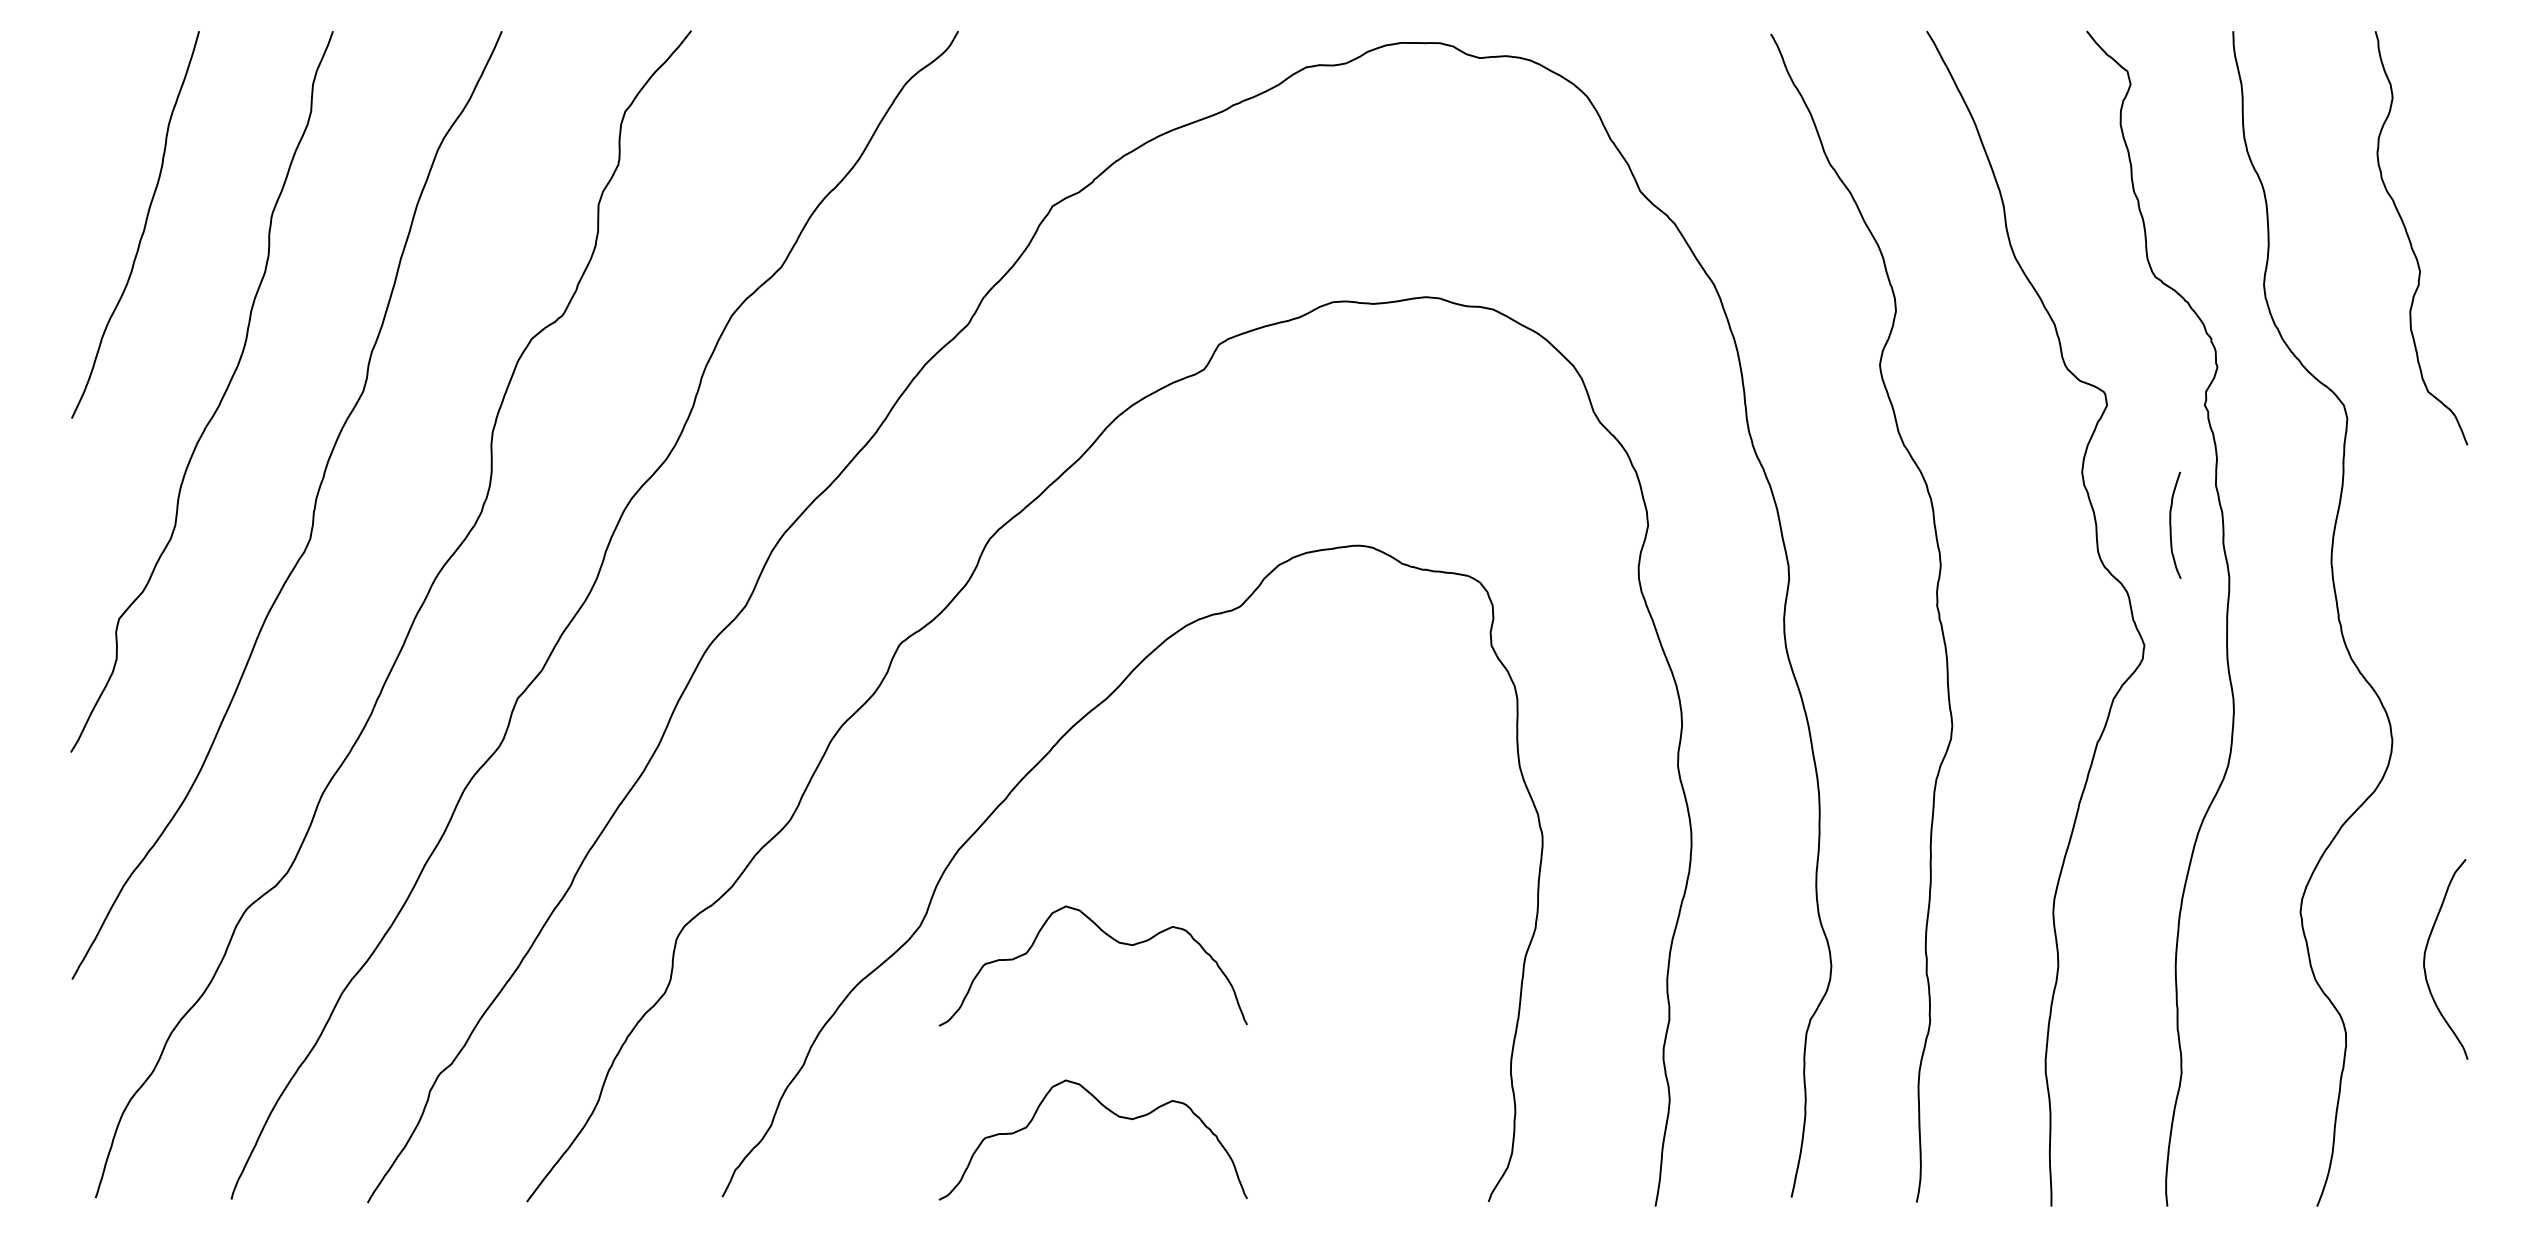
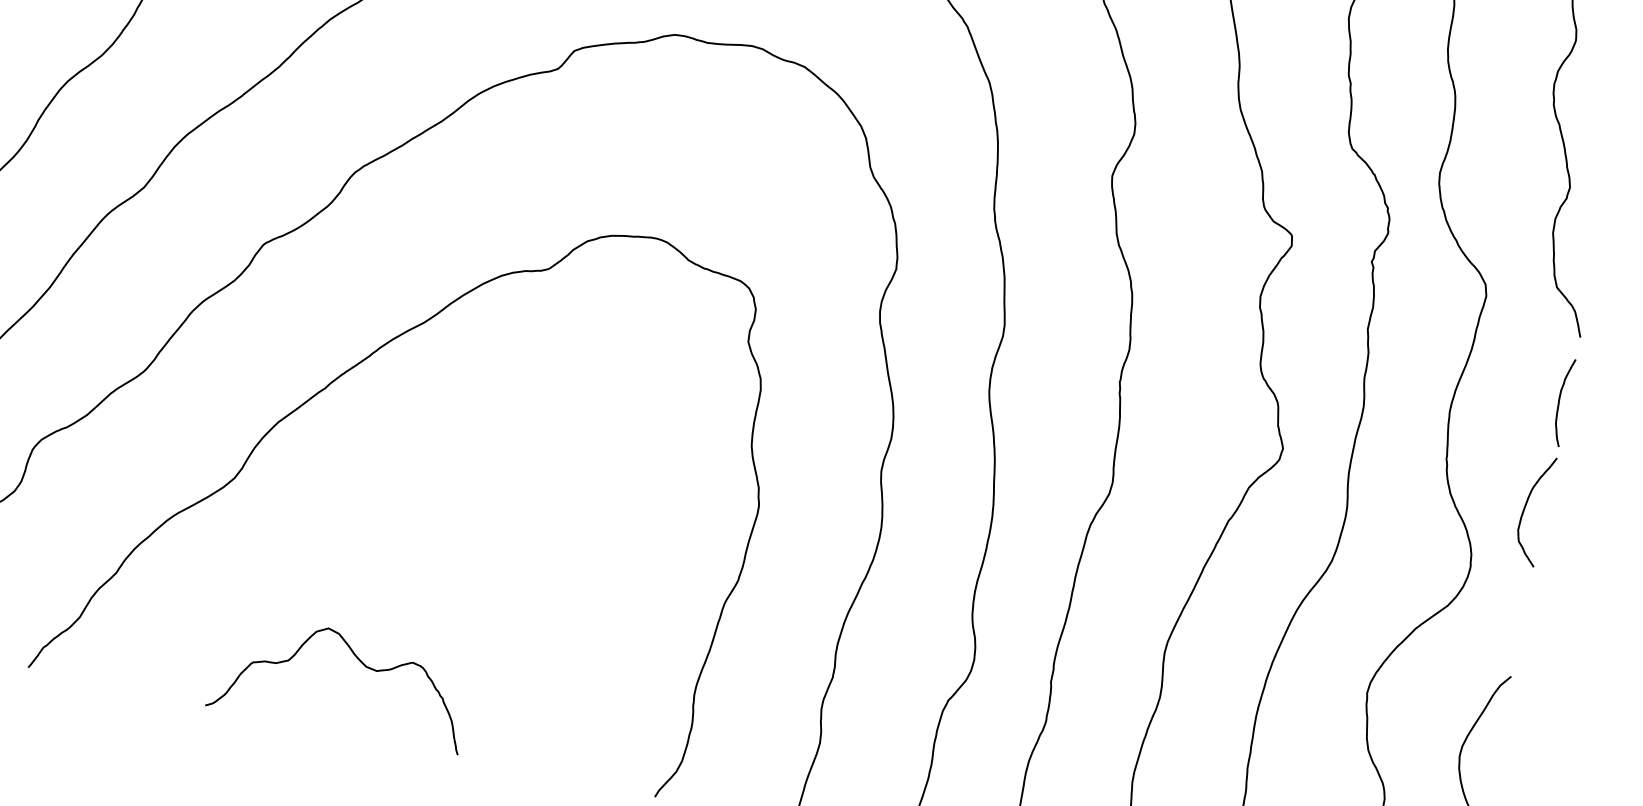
curve: (2171, 524) -> (1560, 401), moved
curve: (2443, 656) -> (1526, 506), added
curve: (1113, 940) -> (390, 521), removed

